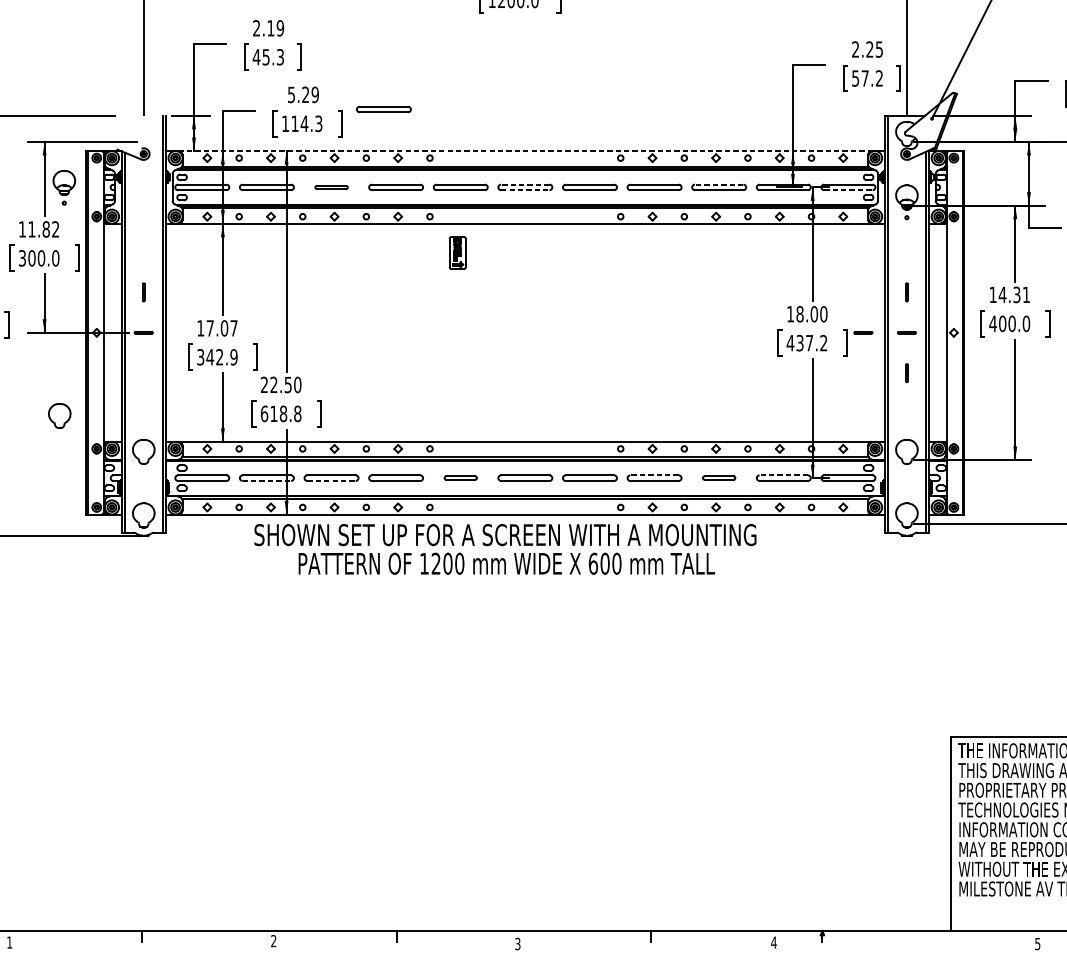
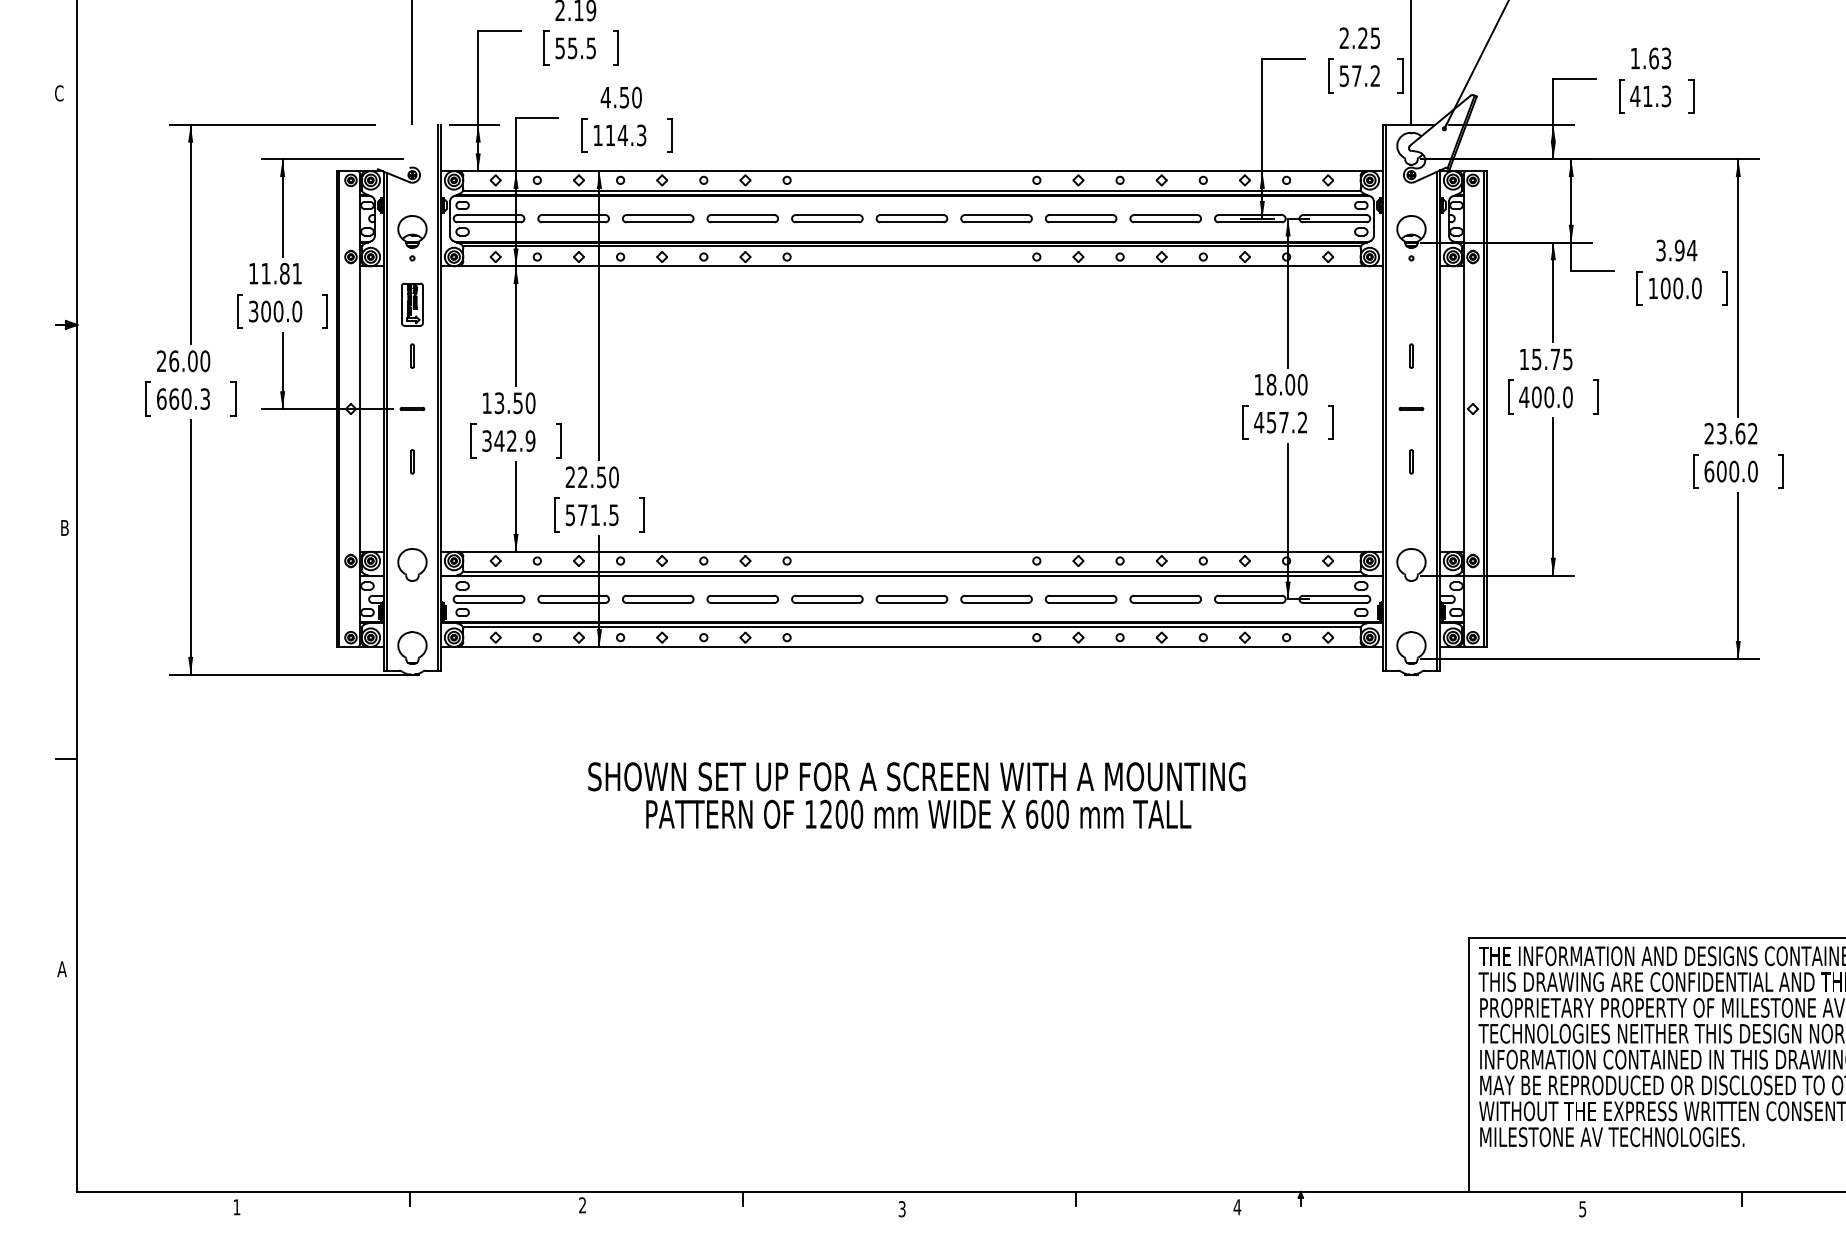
text: (268, 57) -> (575, 48), 45.3 -> 55.5
text: (302, 94) -> (620, 97), 5.29 -> 4.50
part: (383, 109) -> (726, 116), removed
line: (524, 151) -> (911, 171), dashed -> solid
line: (524, 184) -> (911, 215), dashed -> solid
line: (719, 184) -> (1165, 215), dashed -> solid
part: (331, 187) -> (658, 218), size x1.67
part: (64, 188) -> (412, 238), moved
line: (524, 190) -> (911, 222), dashed -> solid
line: (848, 190) -> (1334, 222), dashed -> solid
text: (55, 229) -> (296, 273), 11.82 -> 11.81
part: (457, 252) -> (412, 304), moved
text: (1013, 294) -> (1551, 359), 14.31 -> 15.75
text: (221, 328) -> (514, 403), 17.07 -> 13.50
part: (863, 332) -> (1354, 408), removed
text: (800, 342) -> (1271, 421), 437.2 -> 457.2
line: (143, 372) -> (411, 461), added
text: (280, 414) -> (591, 515), 618.8 -> 571.5
part: (59, 415) -> (302, 517), removed
line: (654, 475) -> (1081, 595), dashed -> solid
line: (783, 475) -> (1250, 595), dashed -> solid
part: (460, 477) -> (827, 598), size x1.67
part: (719, 477) -> (1165, 598), size x1.67
line: (266, 480) -> (573, 602), dashed -> solid
line: (331, 480) -> (658, 602), dashed -> solid
text: (505, 549) -> (916, 795), moved

